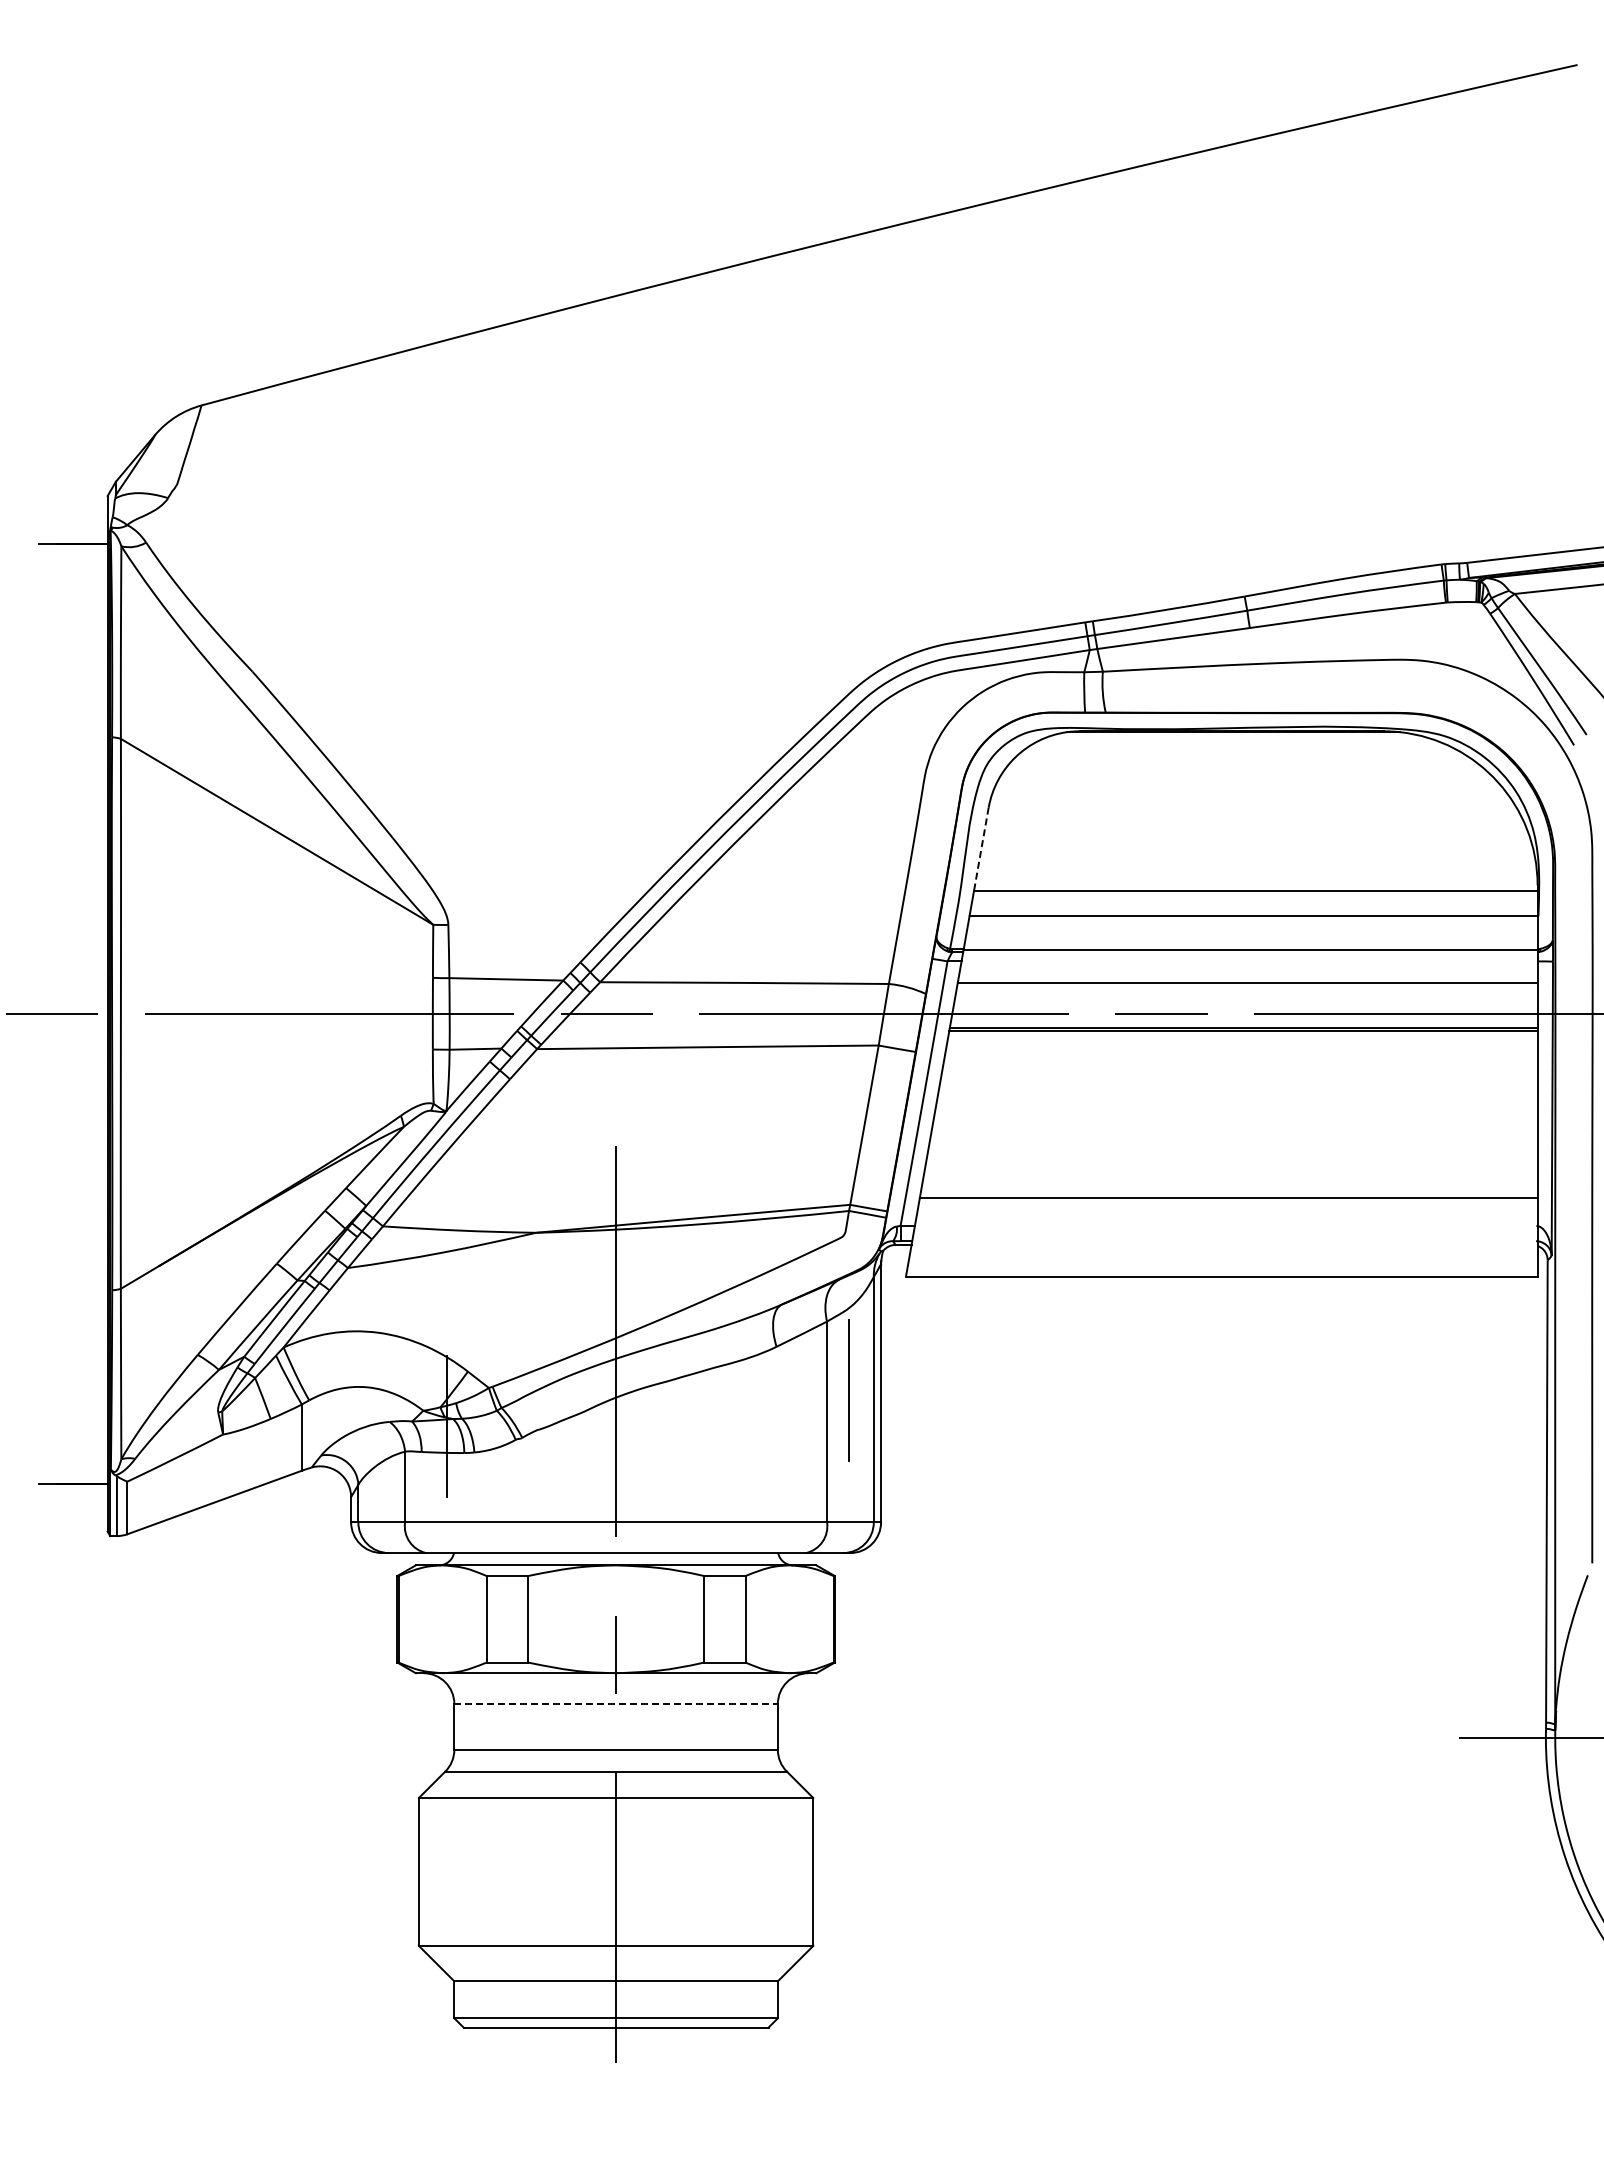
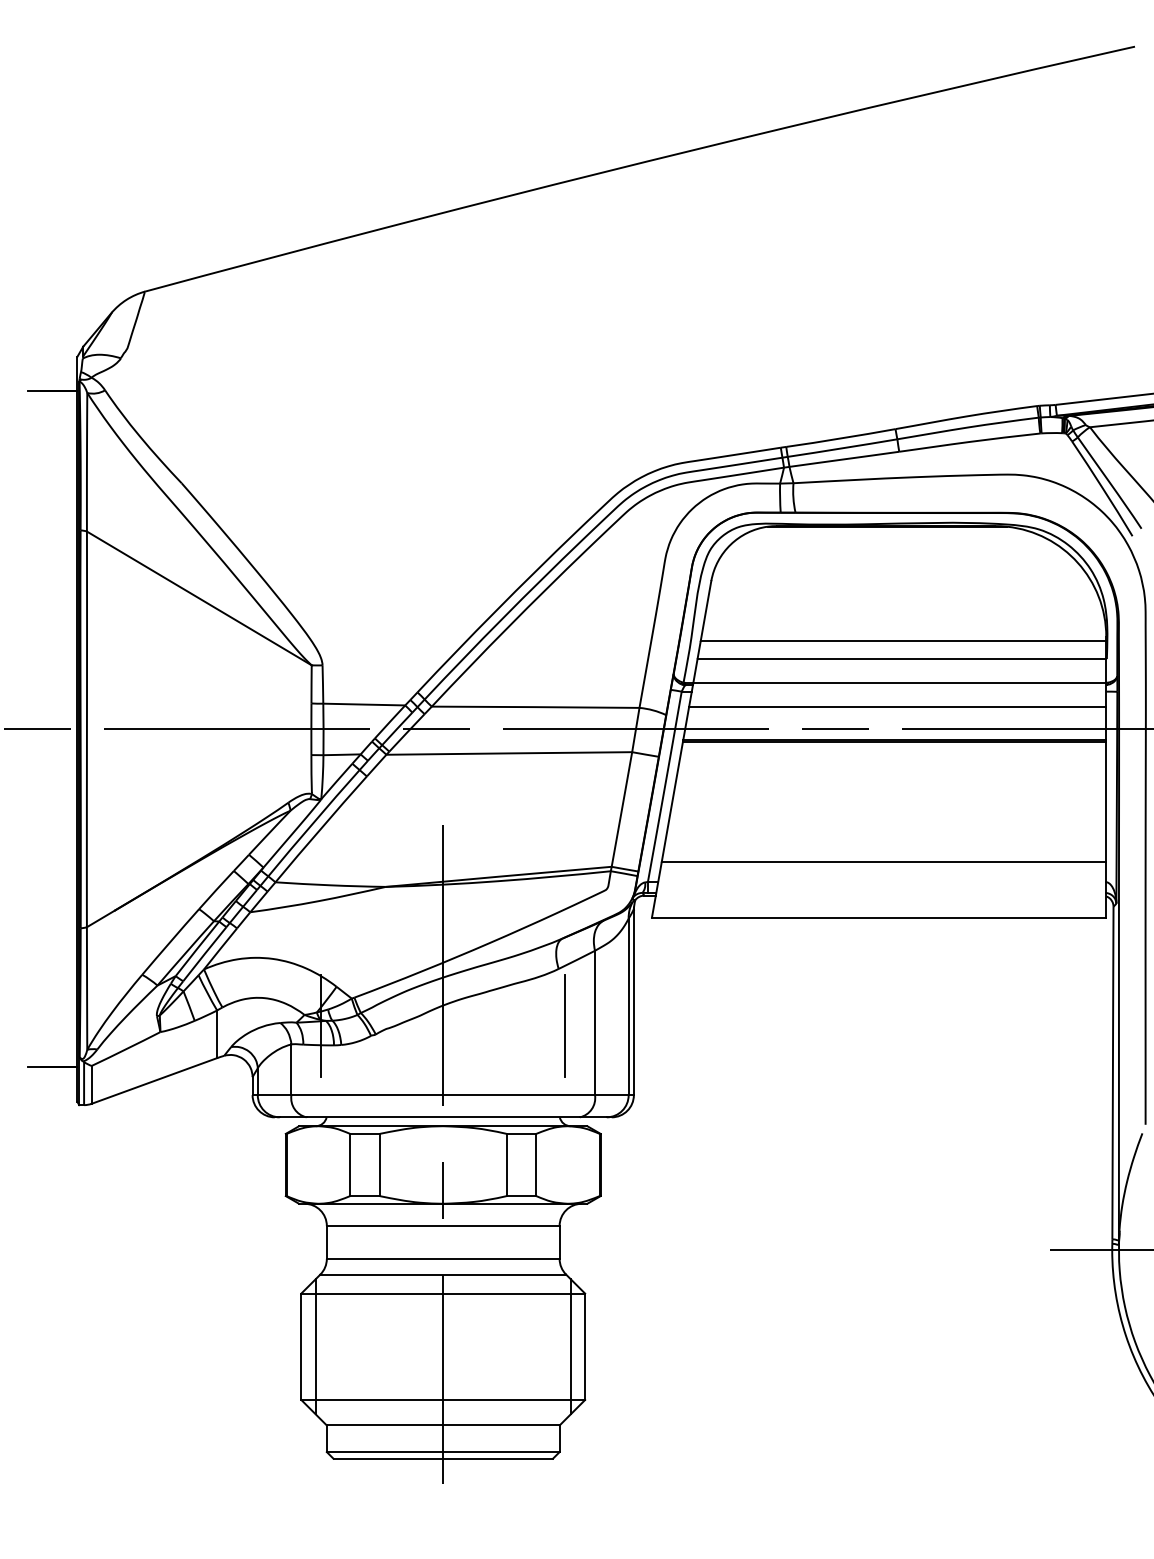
line: (981, 849) -> (706, 611), dashed -> solid
line: (848, 1390) -> (565, 1026), moved
line: (616, 1704) -> (443, 1226), dashed -> solid
line: (438, 1871) -> (315, 1346), added
line: (793, 1871) -> (570, 1346), added

